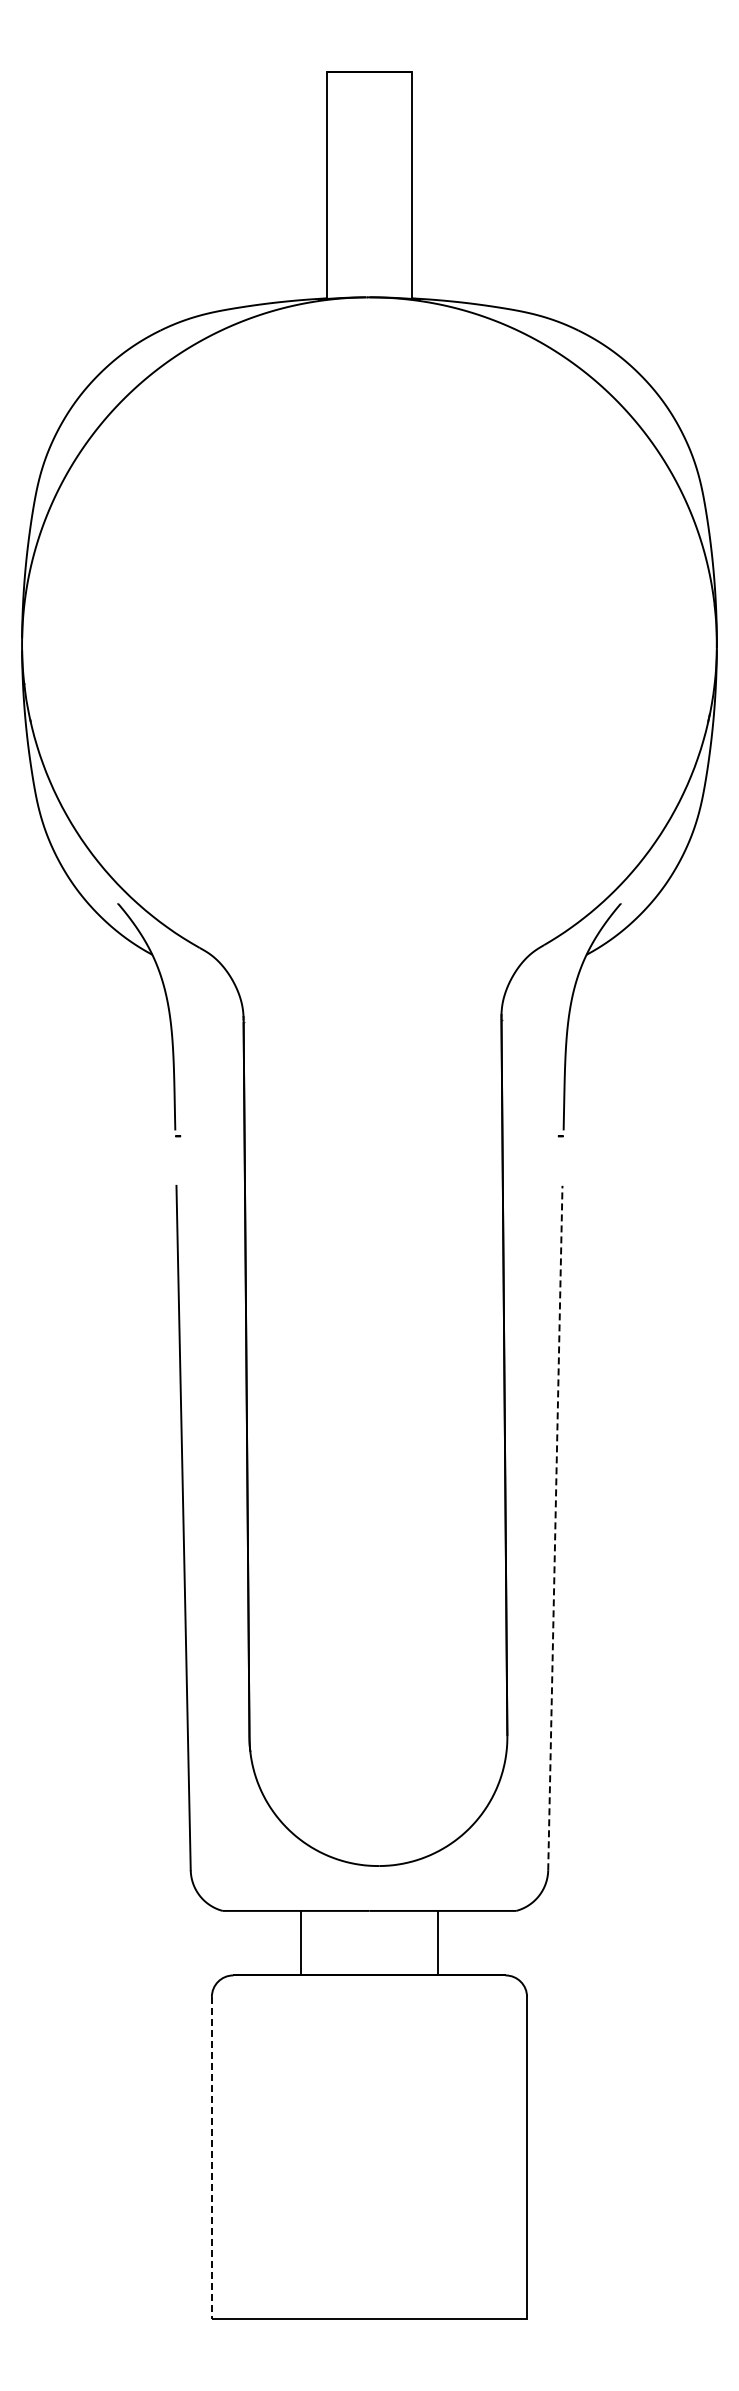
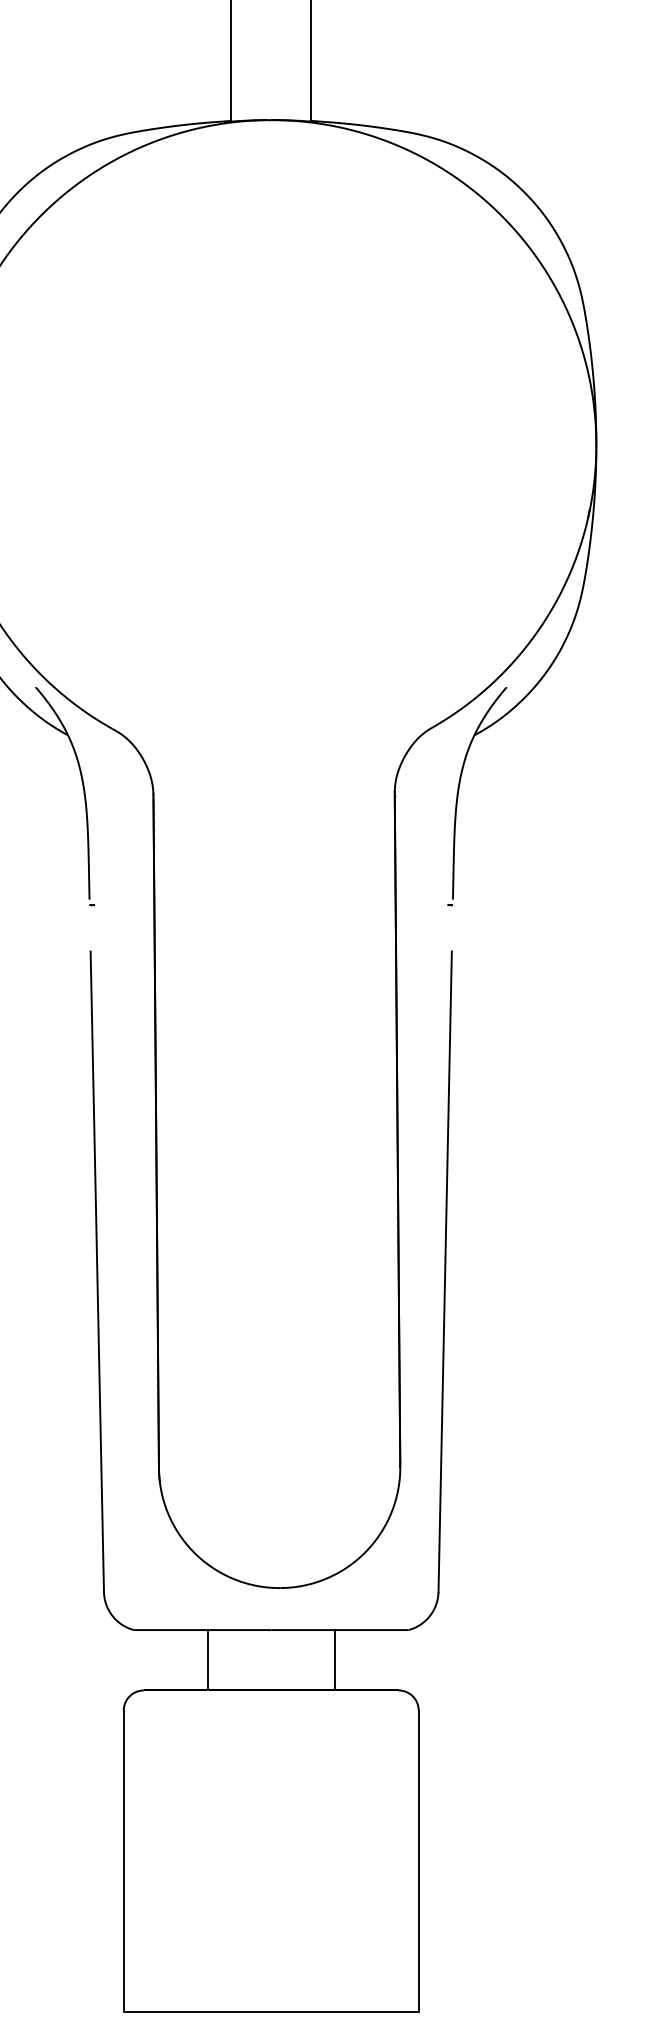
line: (555, 1527) -> (445, 1271), dashed -> solid
line: (211, 2158) -> (123, 1861), dashed -> solid

